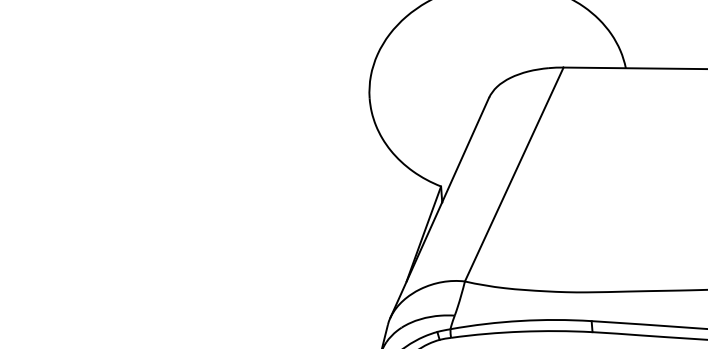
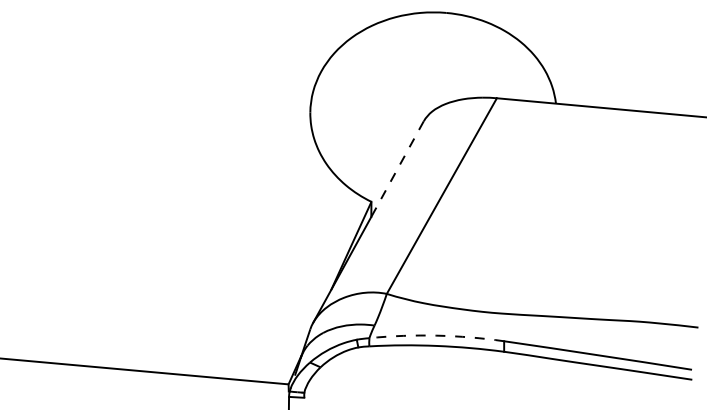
line: (465, 150) -> (397, 169), solid -> dashed
arc: (520, 320) -> (436, 335), solid -> dashed

